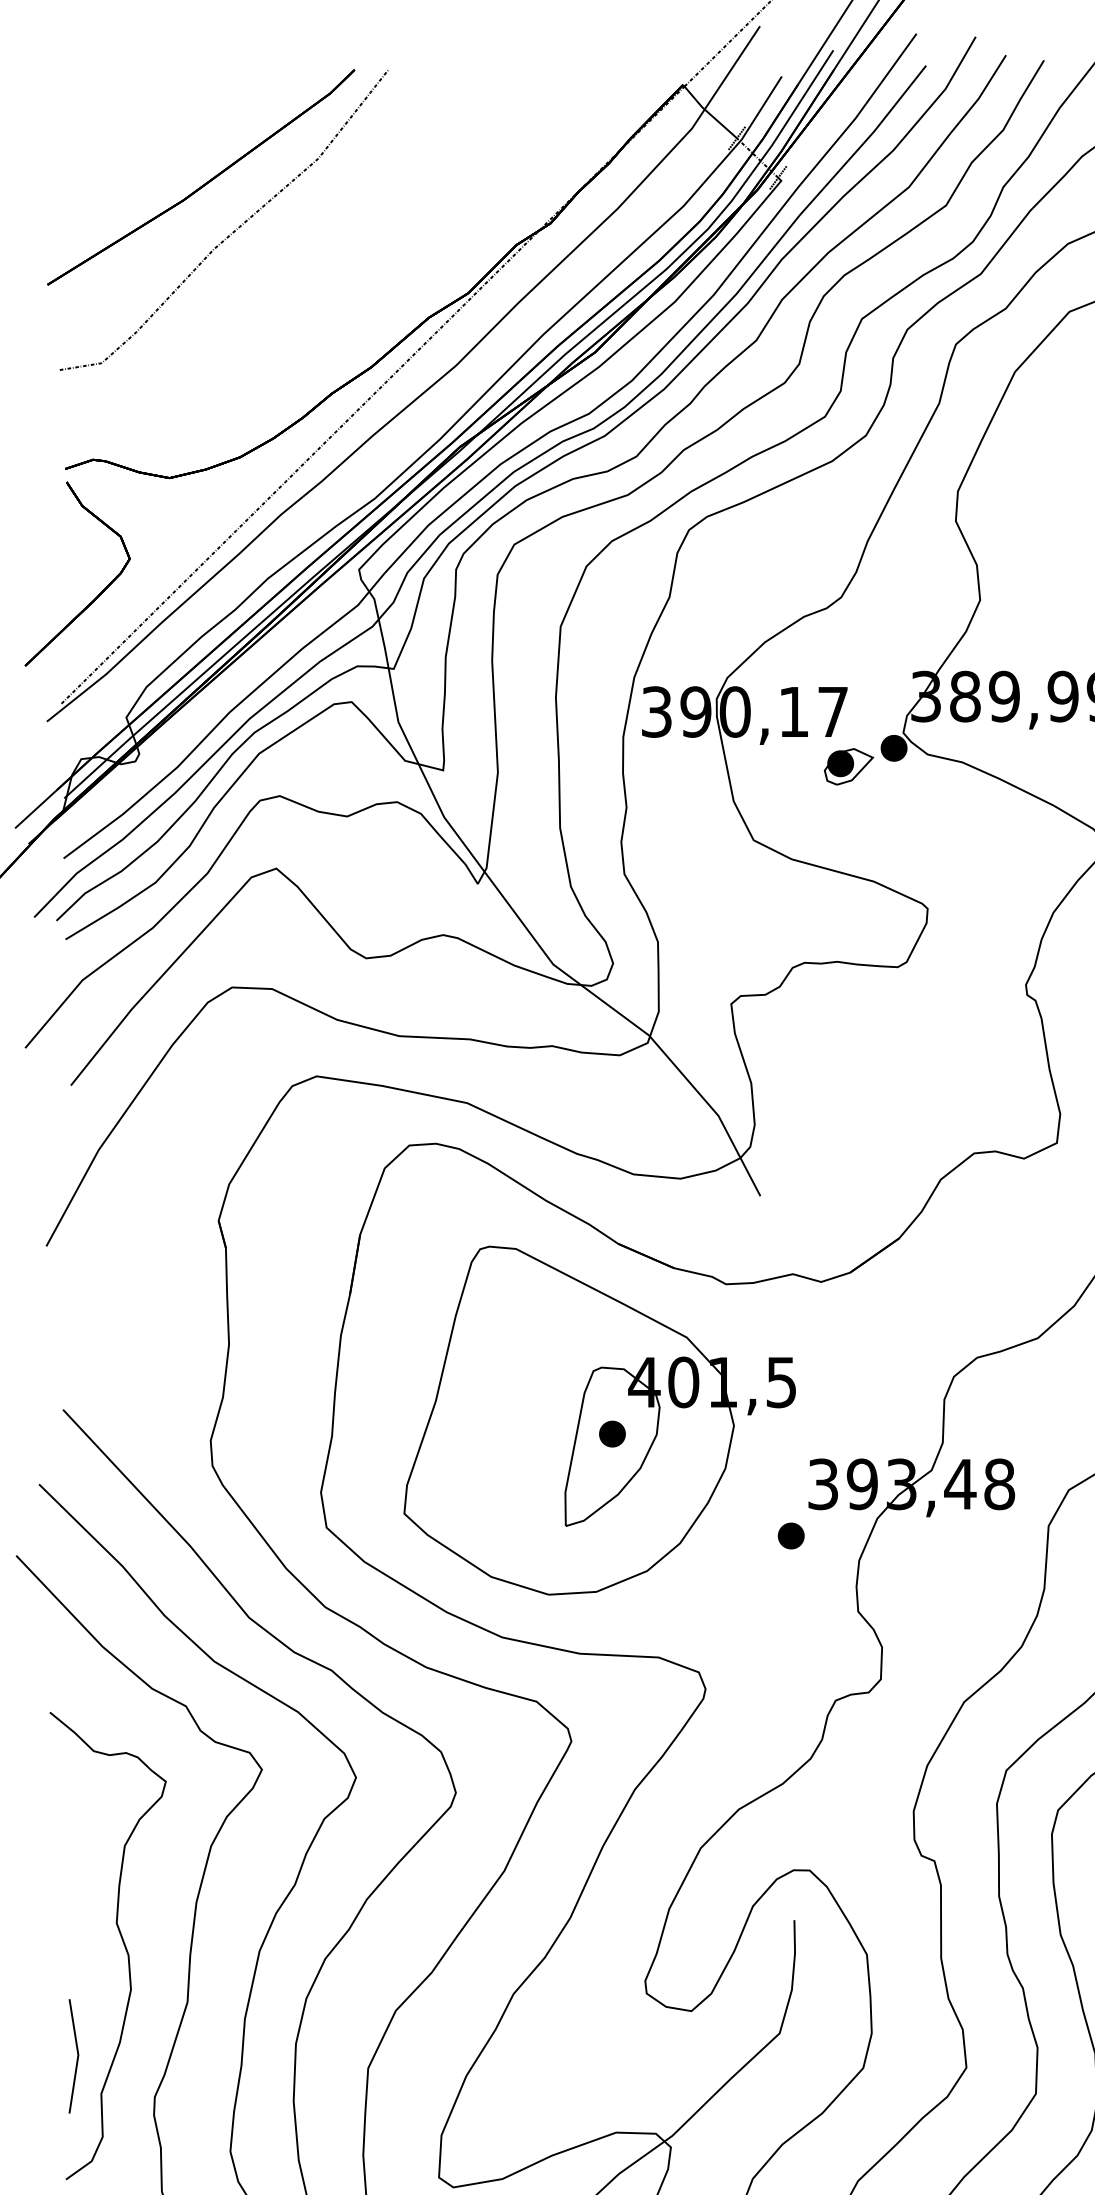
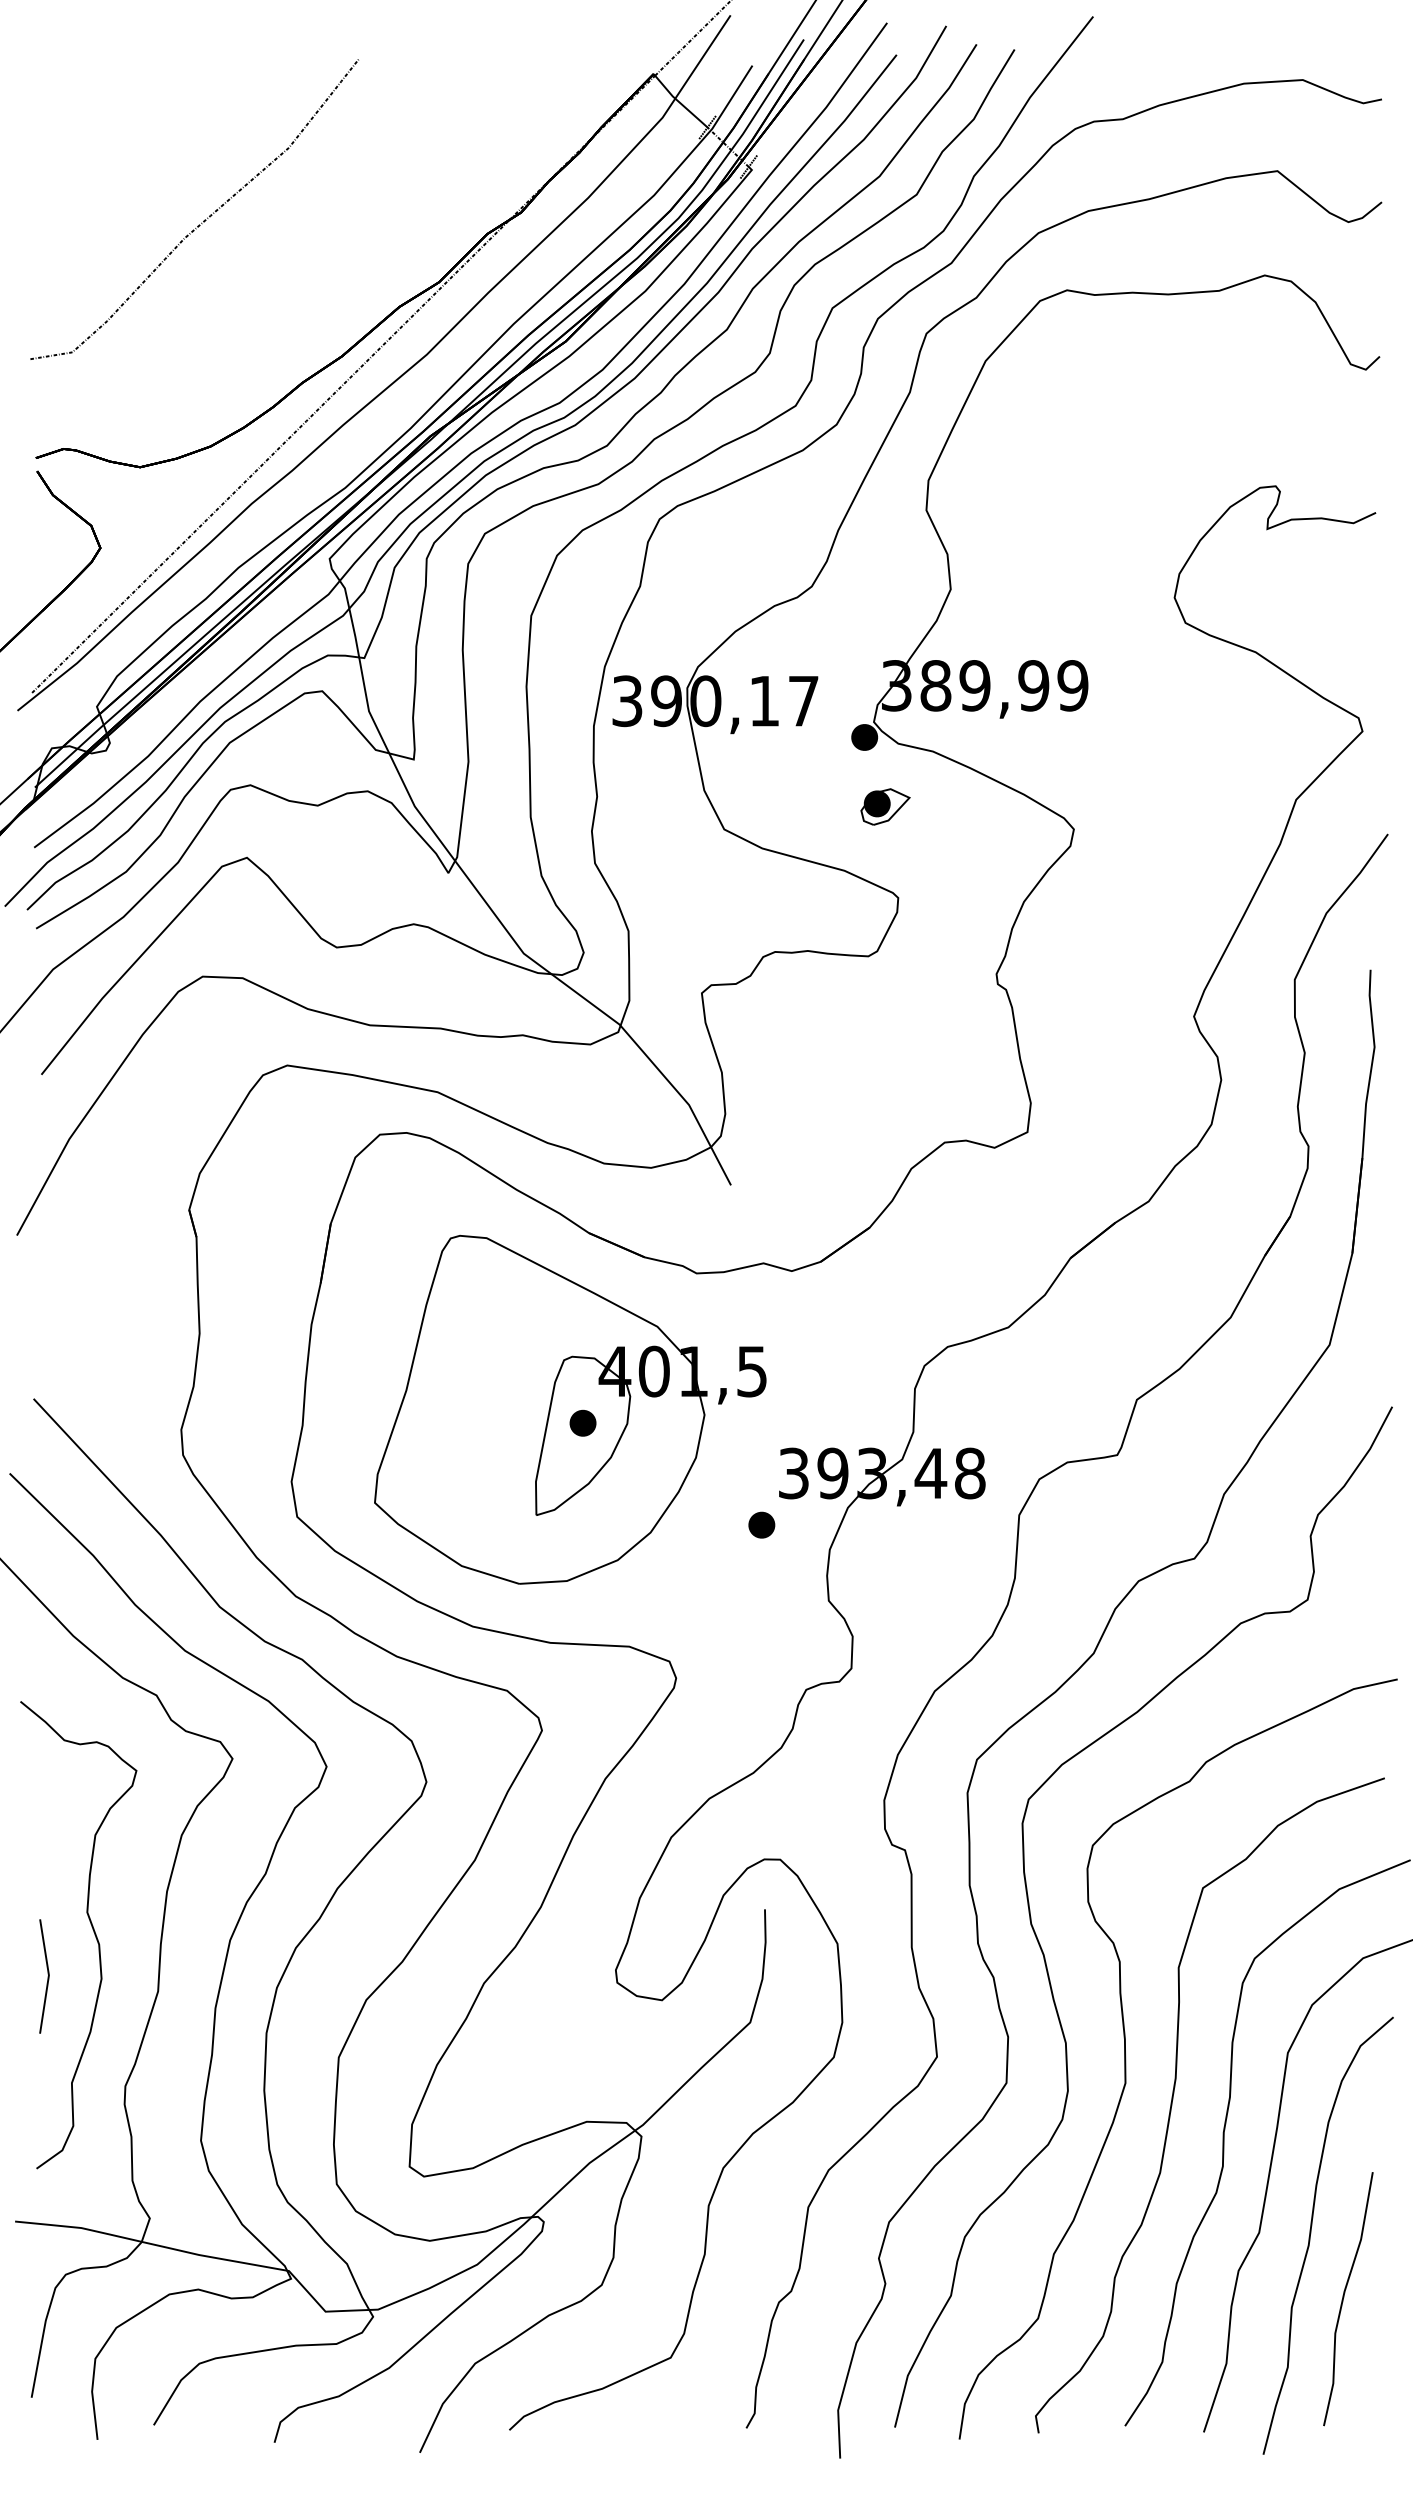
part: (205, 182) -> (176, 171), removed
part: (848, 766) -> (885, 806), moved
line: (76, 2056) -> (47, 1976), moved

